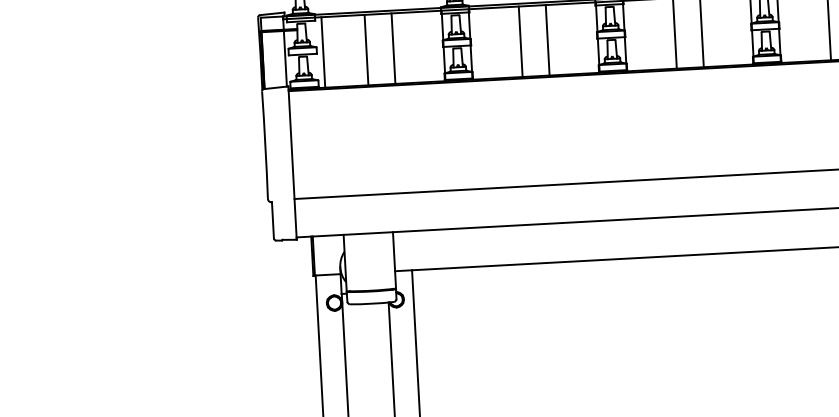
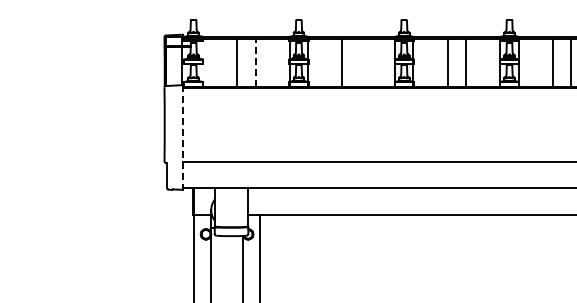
line: (547, 40) -> (360, 63), removed
line: (393, 47) -> (255, 62), solid -> dashed
line: (323, 52) -> (207, 63), removed
line: (292, 163) -> (182, 137), solid -> dashed

